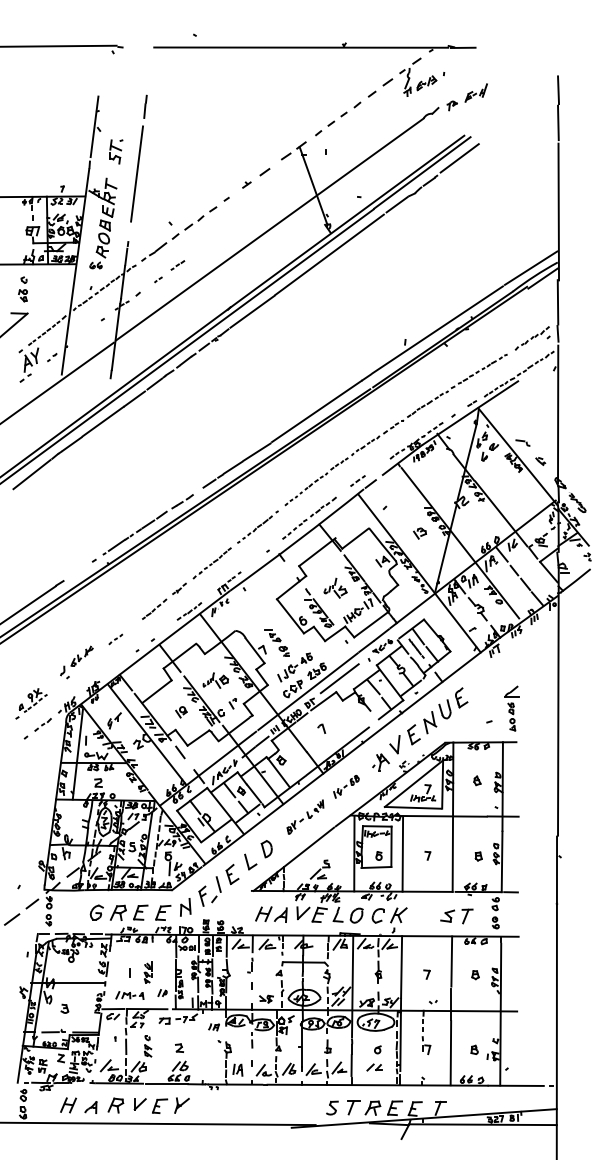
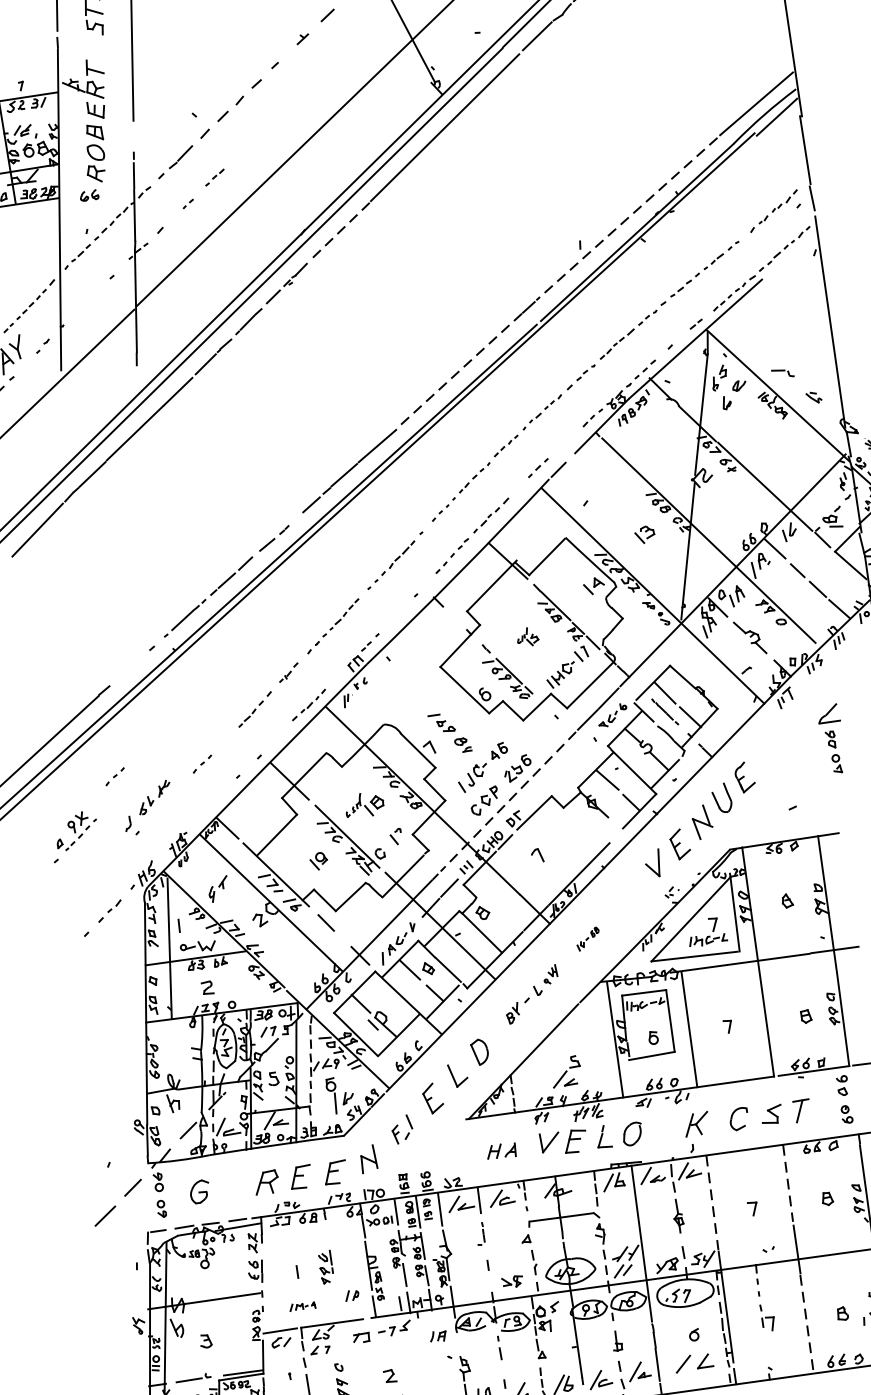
line: (252, 312) -> (339, 233), solid -> dashed
line: (437, 329) -> (626, 218), solid -> dashed
line: (316, 411) -> (459, 370), solid -> dashed
part: (335, 587) -> (527, 636), size x0.6
part: (58, 639) -> (114, 776), added
line: (339, 678) -> (553, 774), removed
line: (308, 691) -> (509, 801), solid -> dashed
part: (31, 703) -> (74, 835), moved
part: (511, 708) -> (831, 739), moved
part: (380, 762) -> (634, 894), removed
part: (346, 786) -> (588, 938), size x0.6
part: (209, 891) -> (401, 1129), size x0.6
part: (96, 912) -> (199, 1191), moved
part: (271, 914) -> (501, 1151), size x0.6
part: (377, 915) -> (737, 1118), moved
line: (451, 962) -> (787, 1184), solid -> dashed
line: (401, 967) -> (712, 1203), solid -> dashed
part: (129, 995) -> (301, 1306), size x0.6
line: (450, 1053) -> (806, 1324), solid -> dashed
part: (374, 1067) -> (693, 1362), size x1.6

